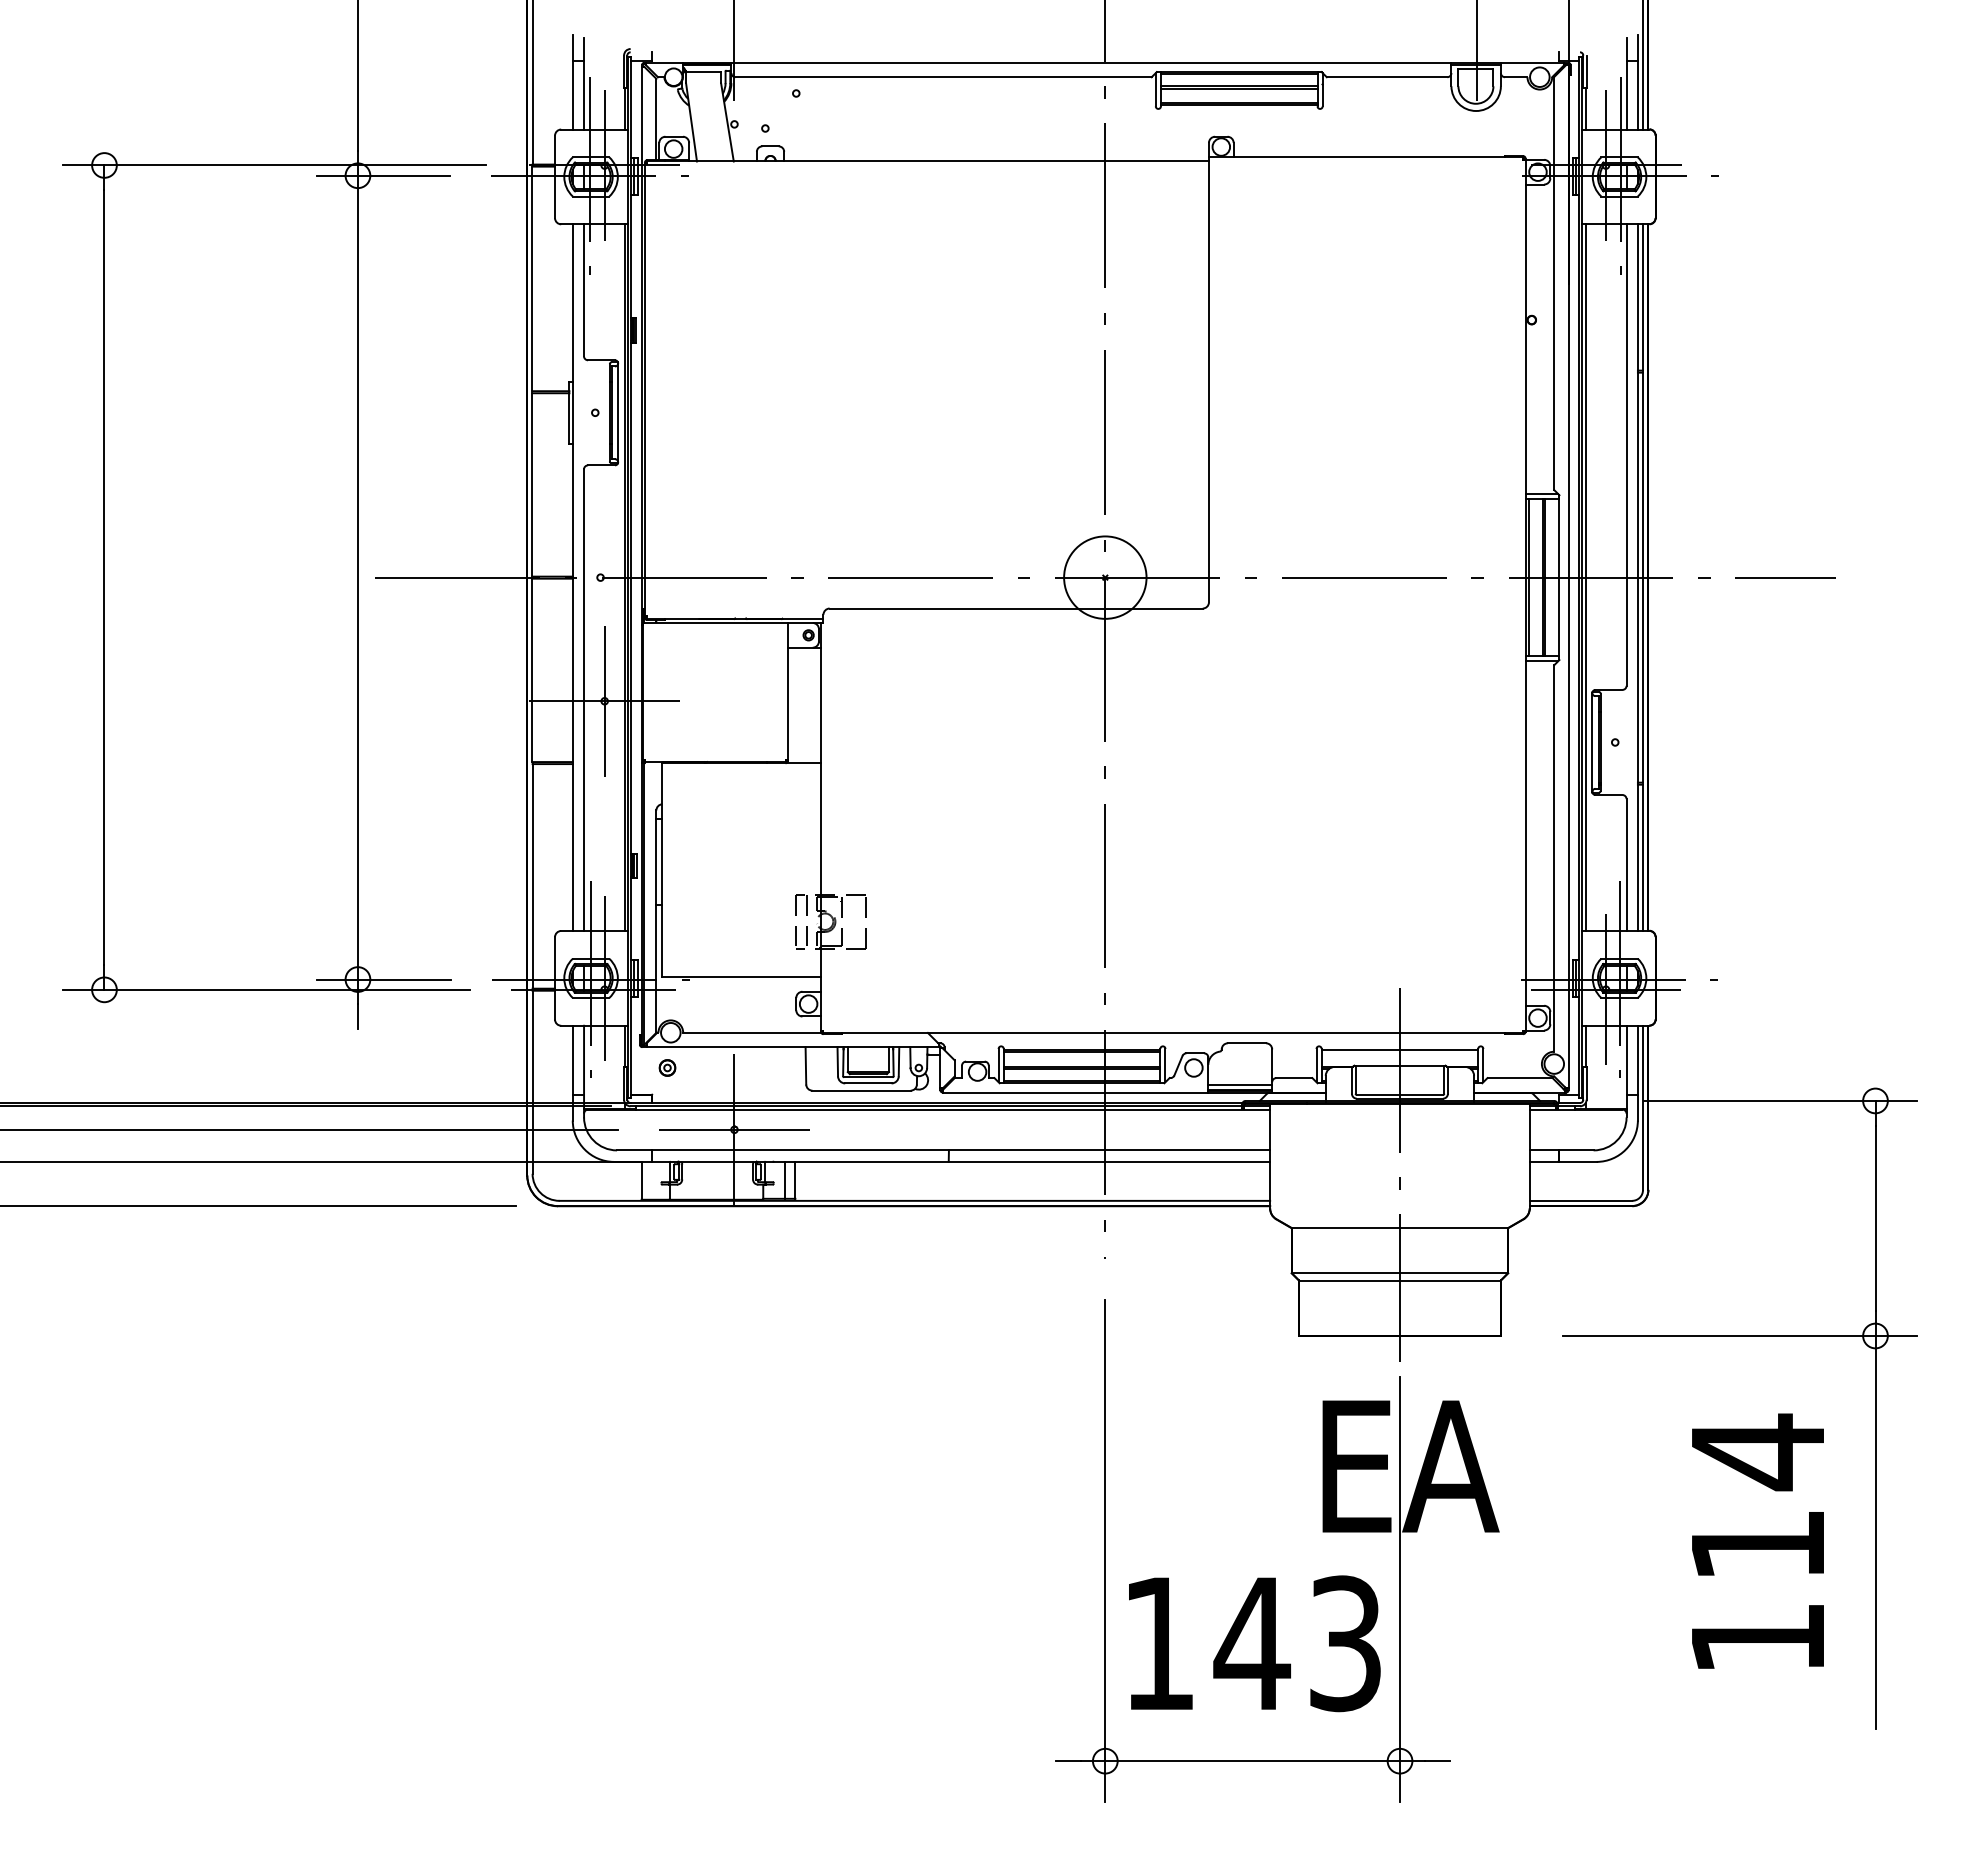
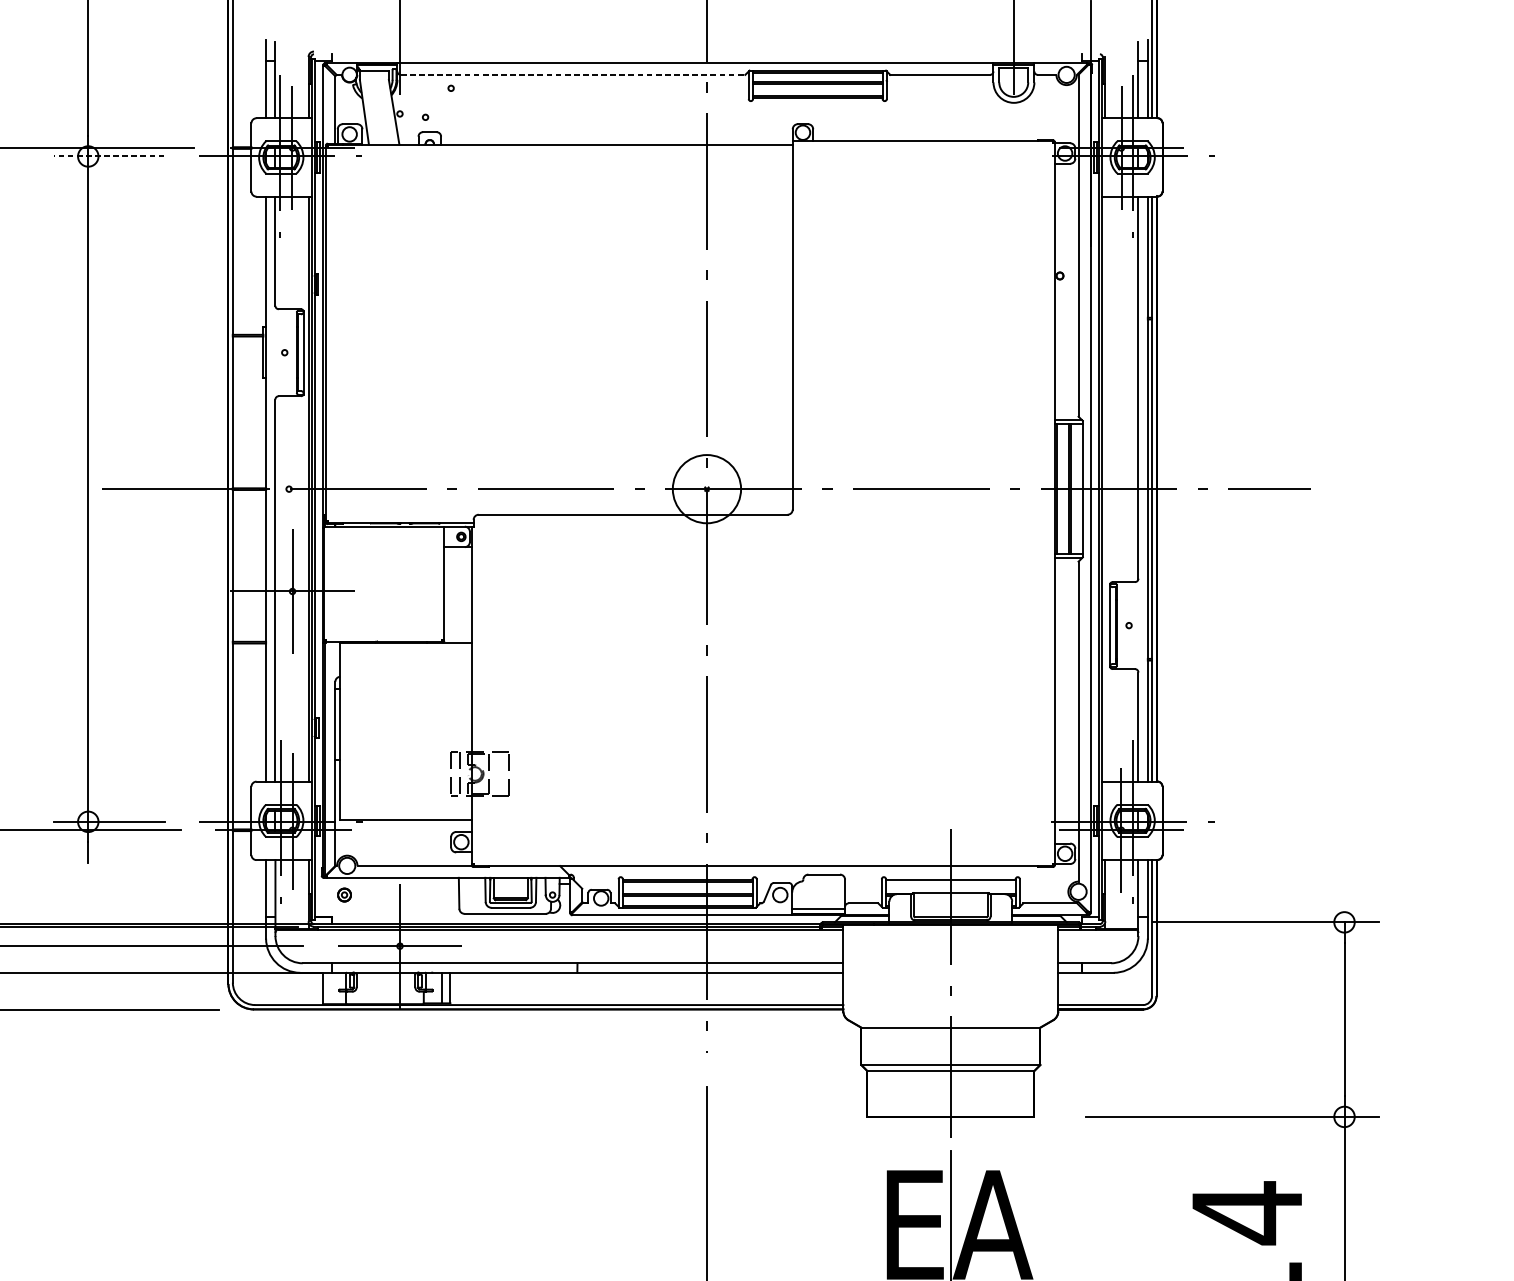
line: (944, 77) -> (573, 75), solid -> dashed
line: (383, 175) -> (109, 156), solid -> dashed
line: (1585, 577) -> (1104, 489), removed

